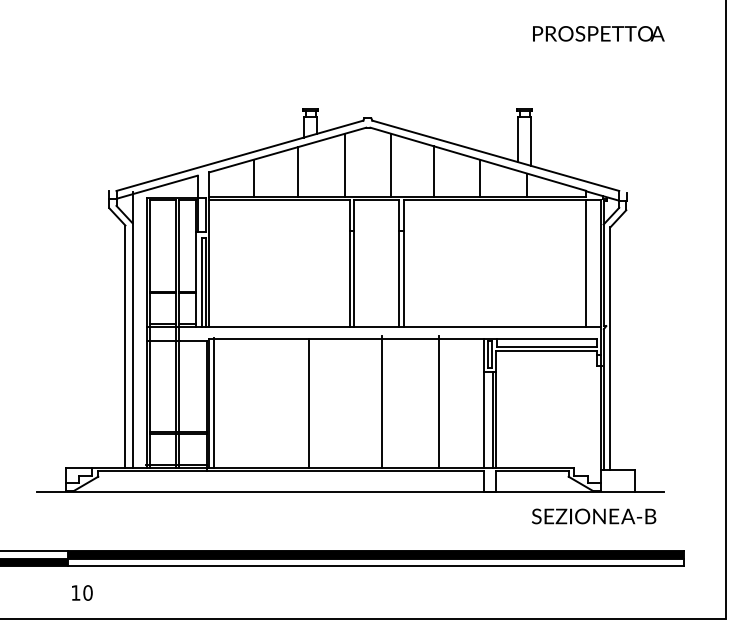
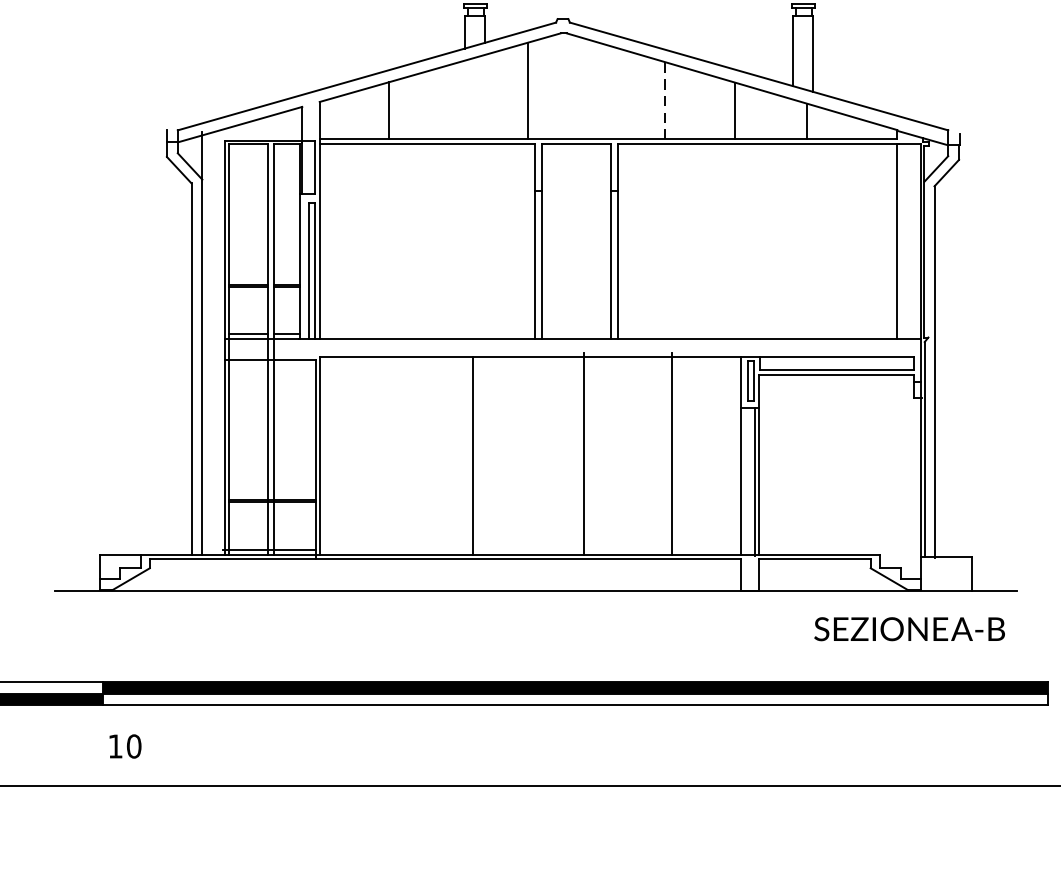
line: (390, 164) -> (597, 89), removed
line: (298, 171) -> (456, 100), removed
line: (434, 171) -> (665, 100), solid -> dashed
line: (213, 402) -> (326, 454), removed

